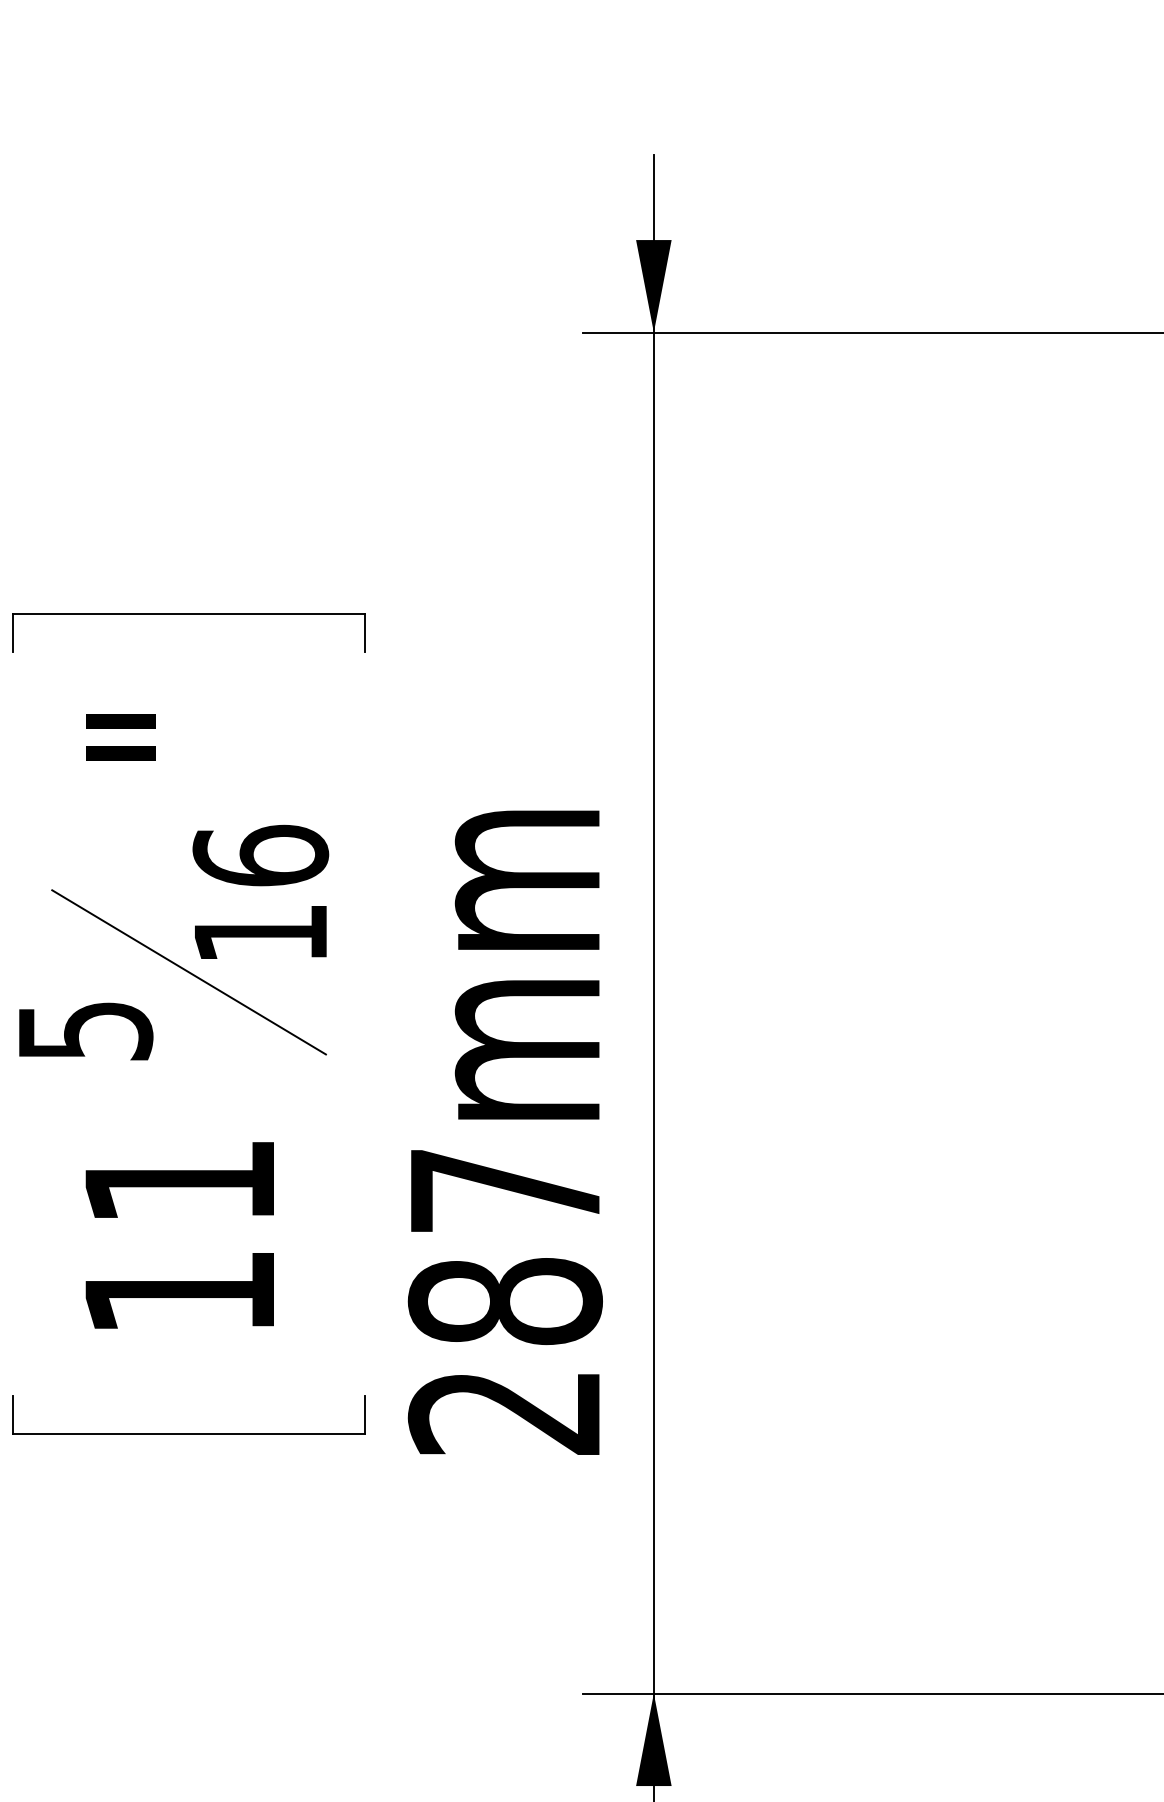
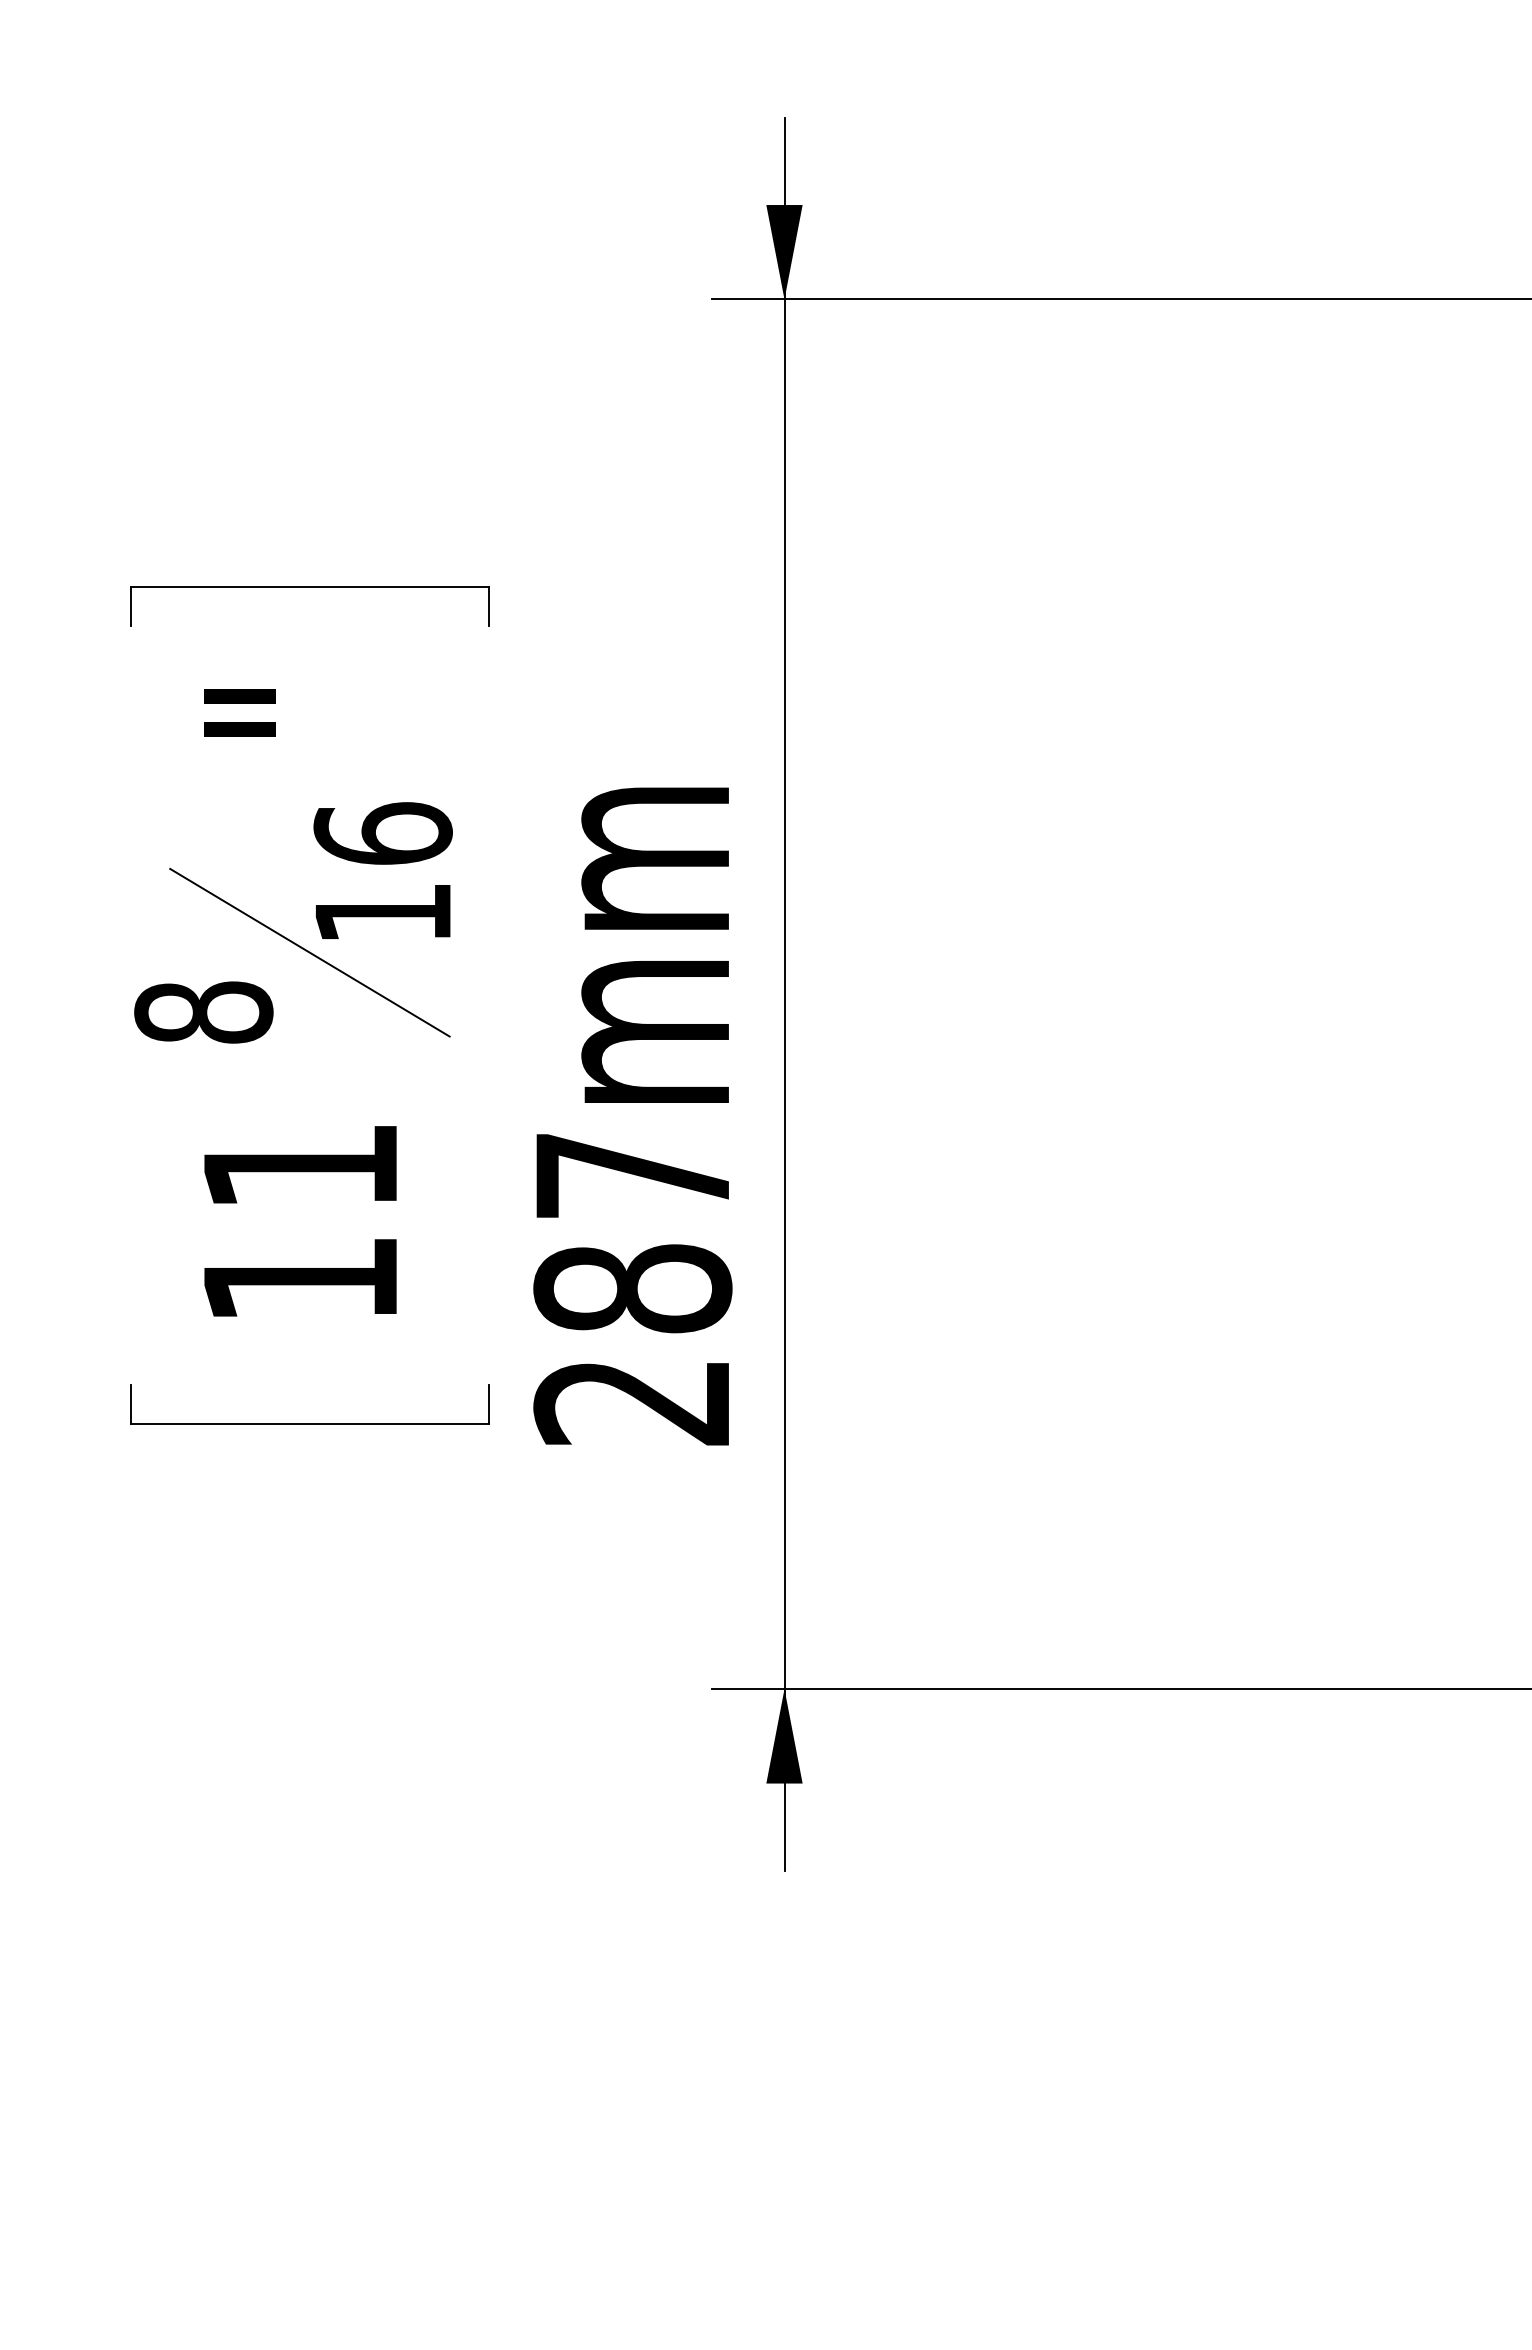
text: (84, 1030) -> (203, 1012), 5 -> 8

